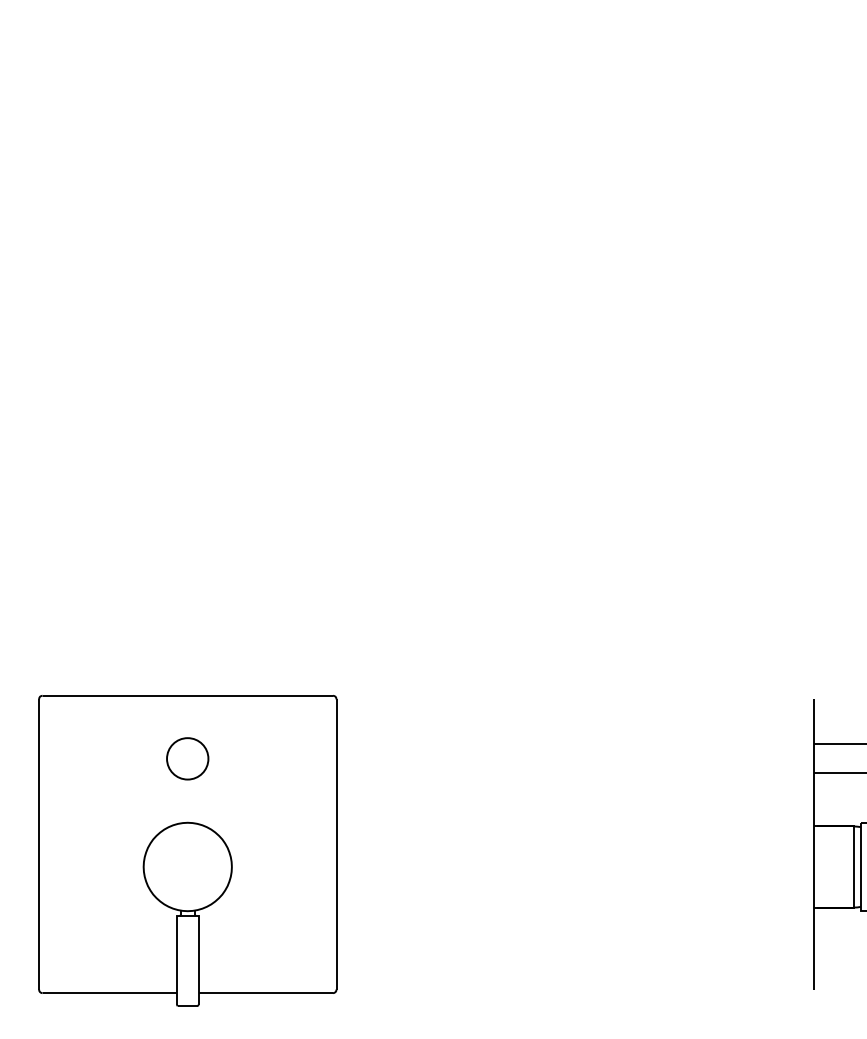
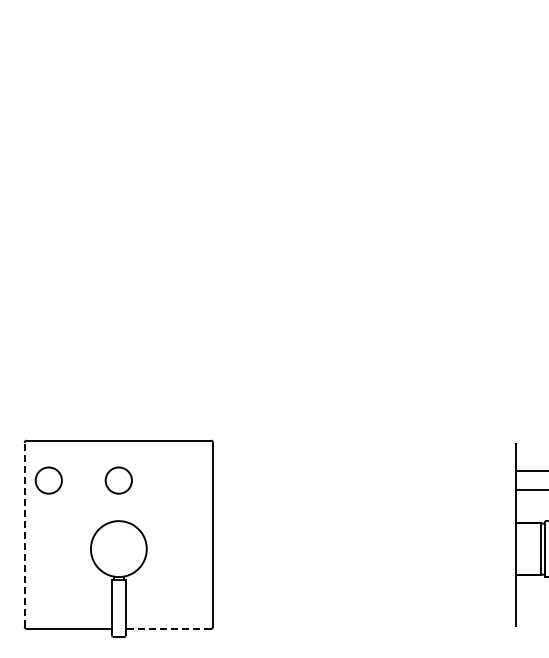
part: (76, 758) -> (48, 480), added
line: (38, 843) -> (24, 534), solid -> dashed
line: (266, 993) -> (168, 629), solid -> dashed

